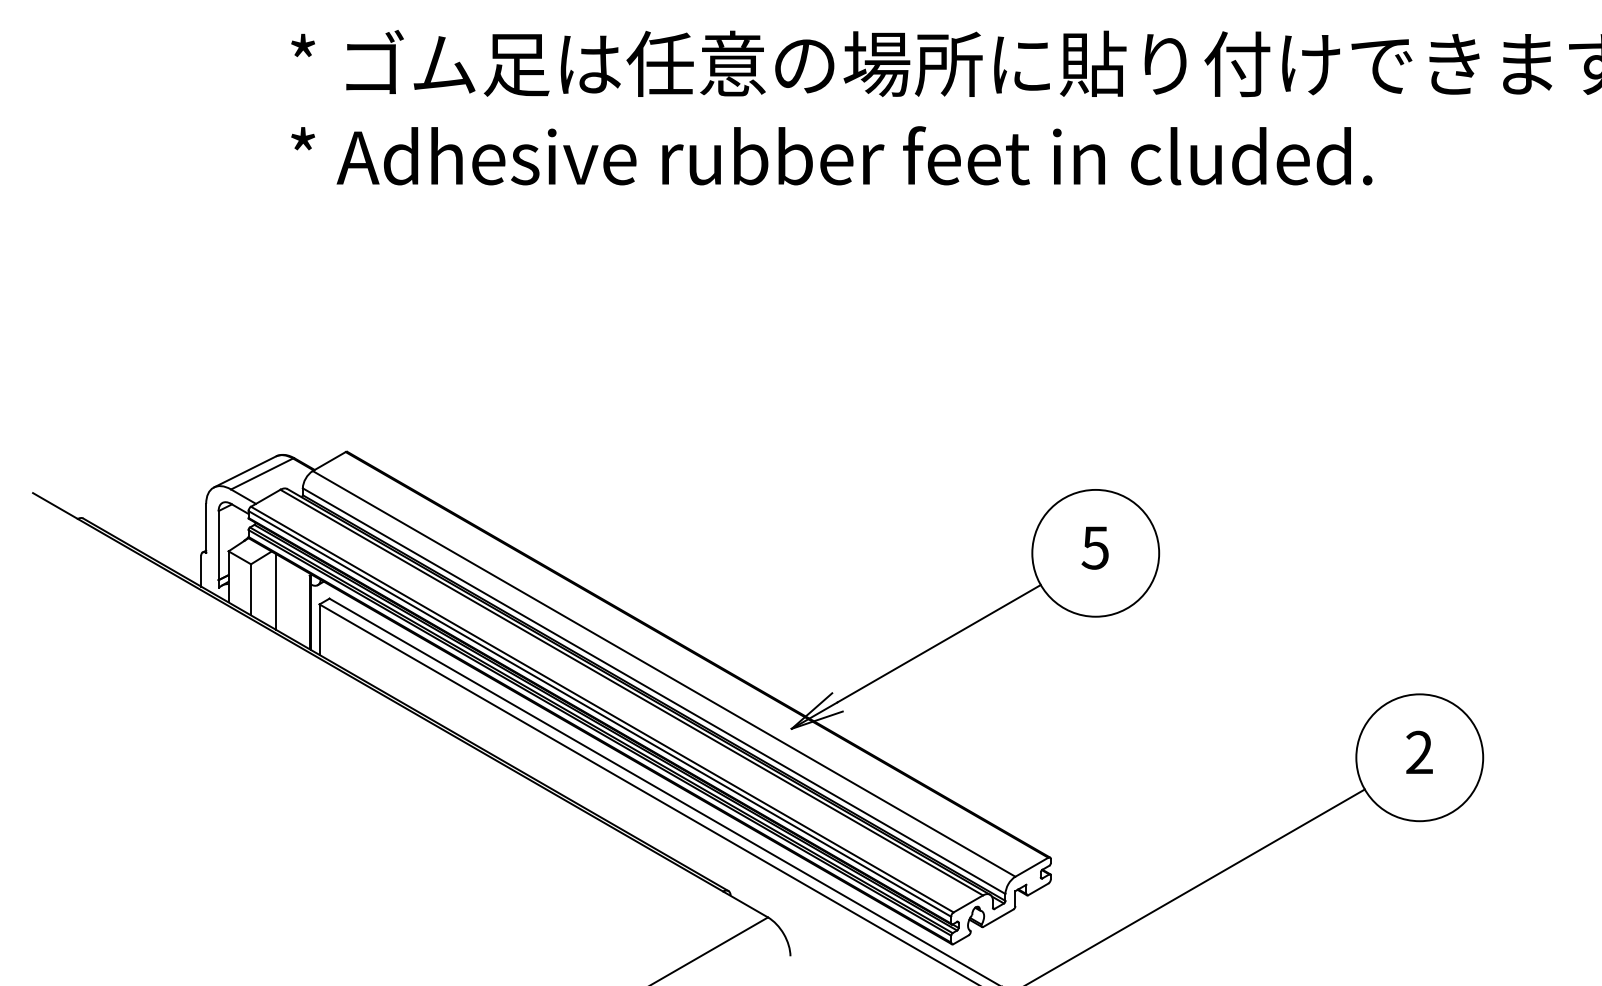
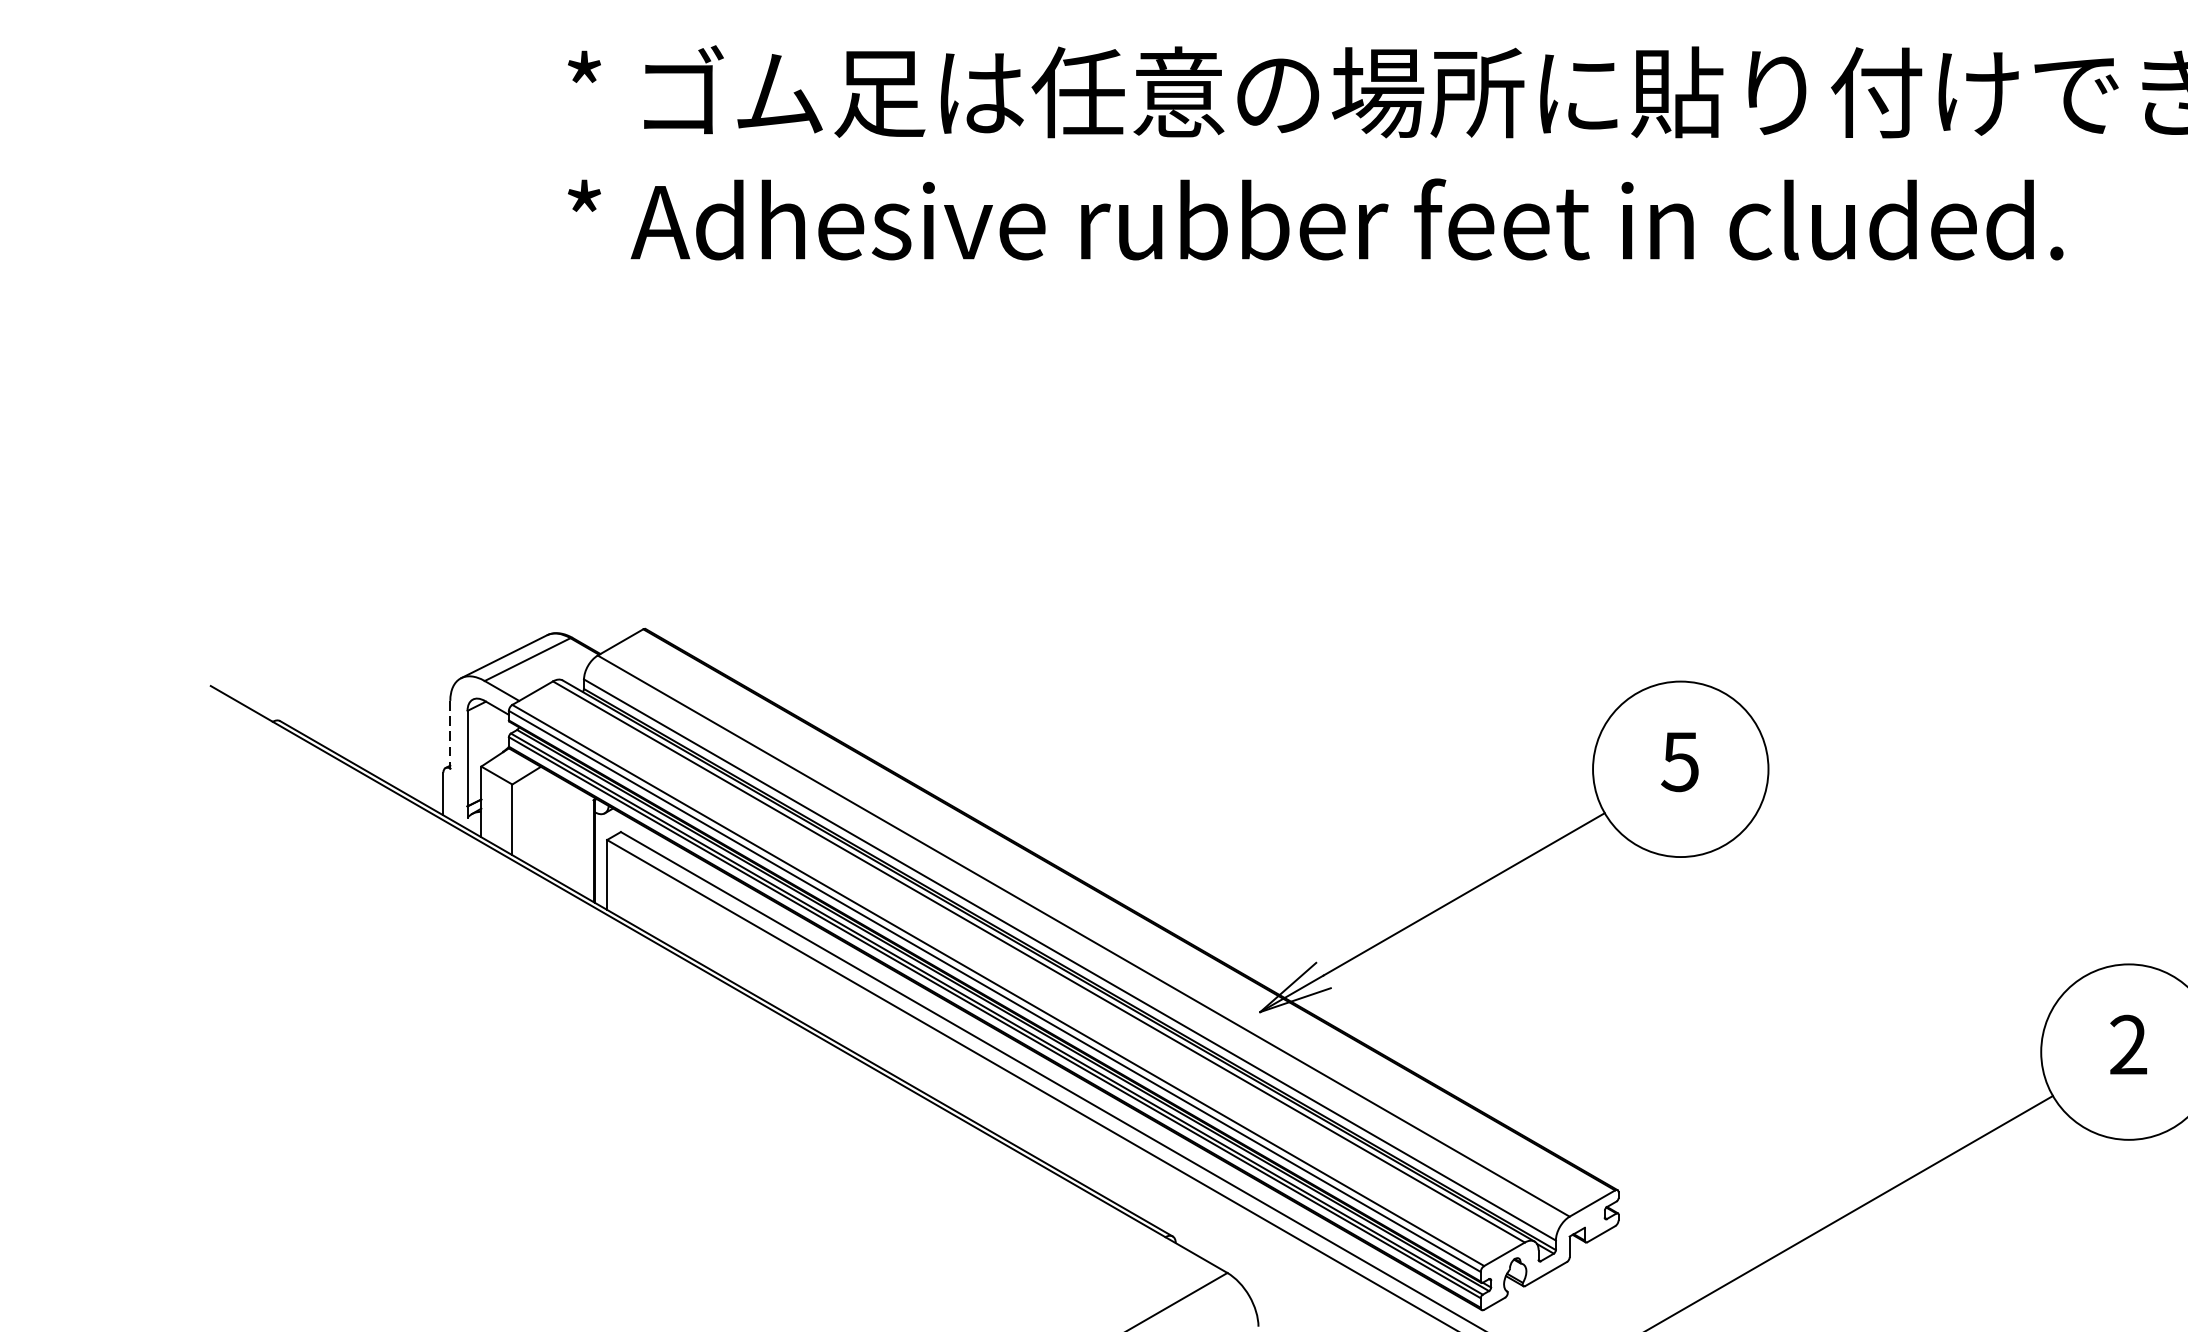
line: (206, 528) -> (450, 734), solid -> dashed
line: (275, 591) -> (546, 822), removed

